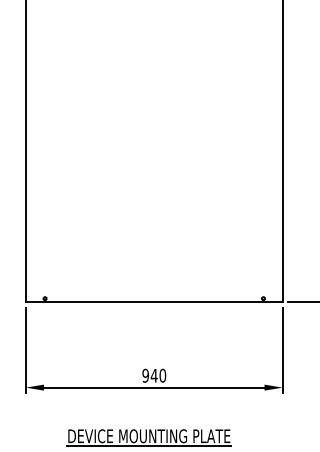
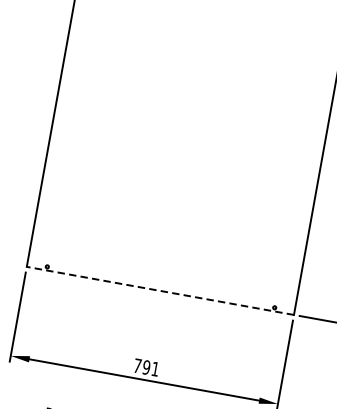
line: (153, 302) -> (159, 291), solid -> dashed
text: (154, 375) -> (146, 367), 940 -> 791

